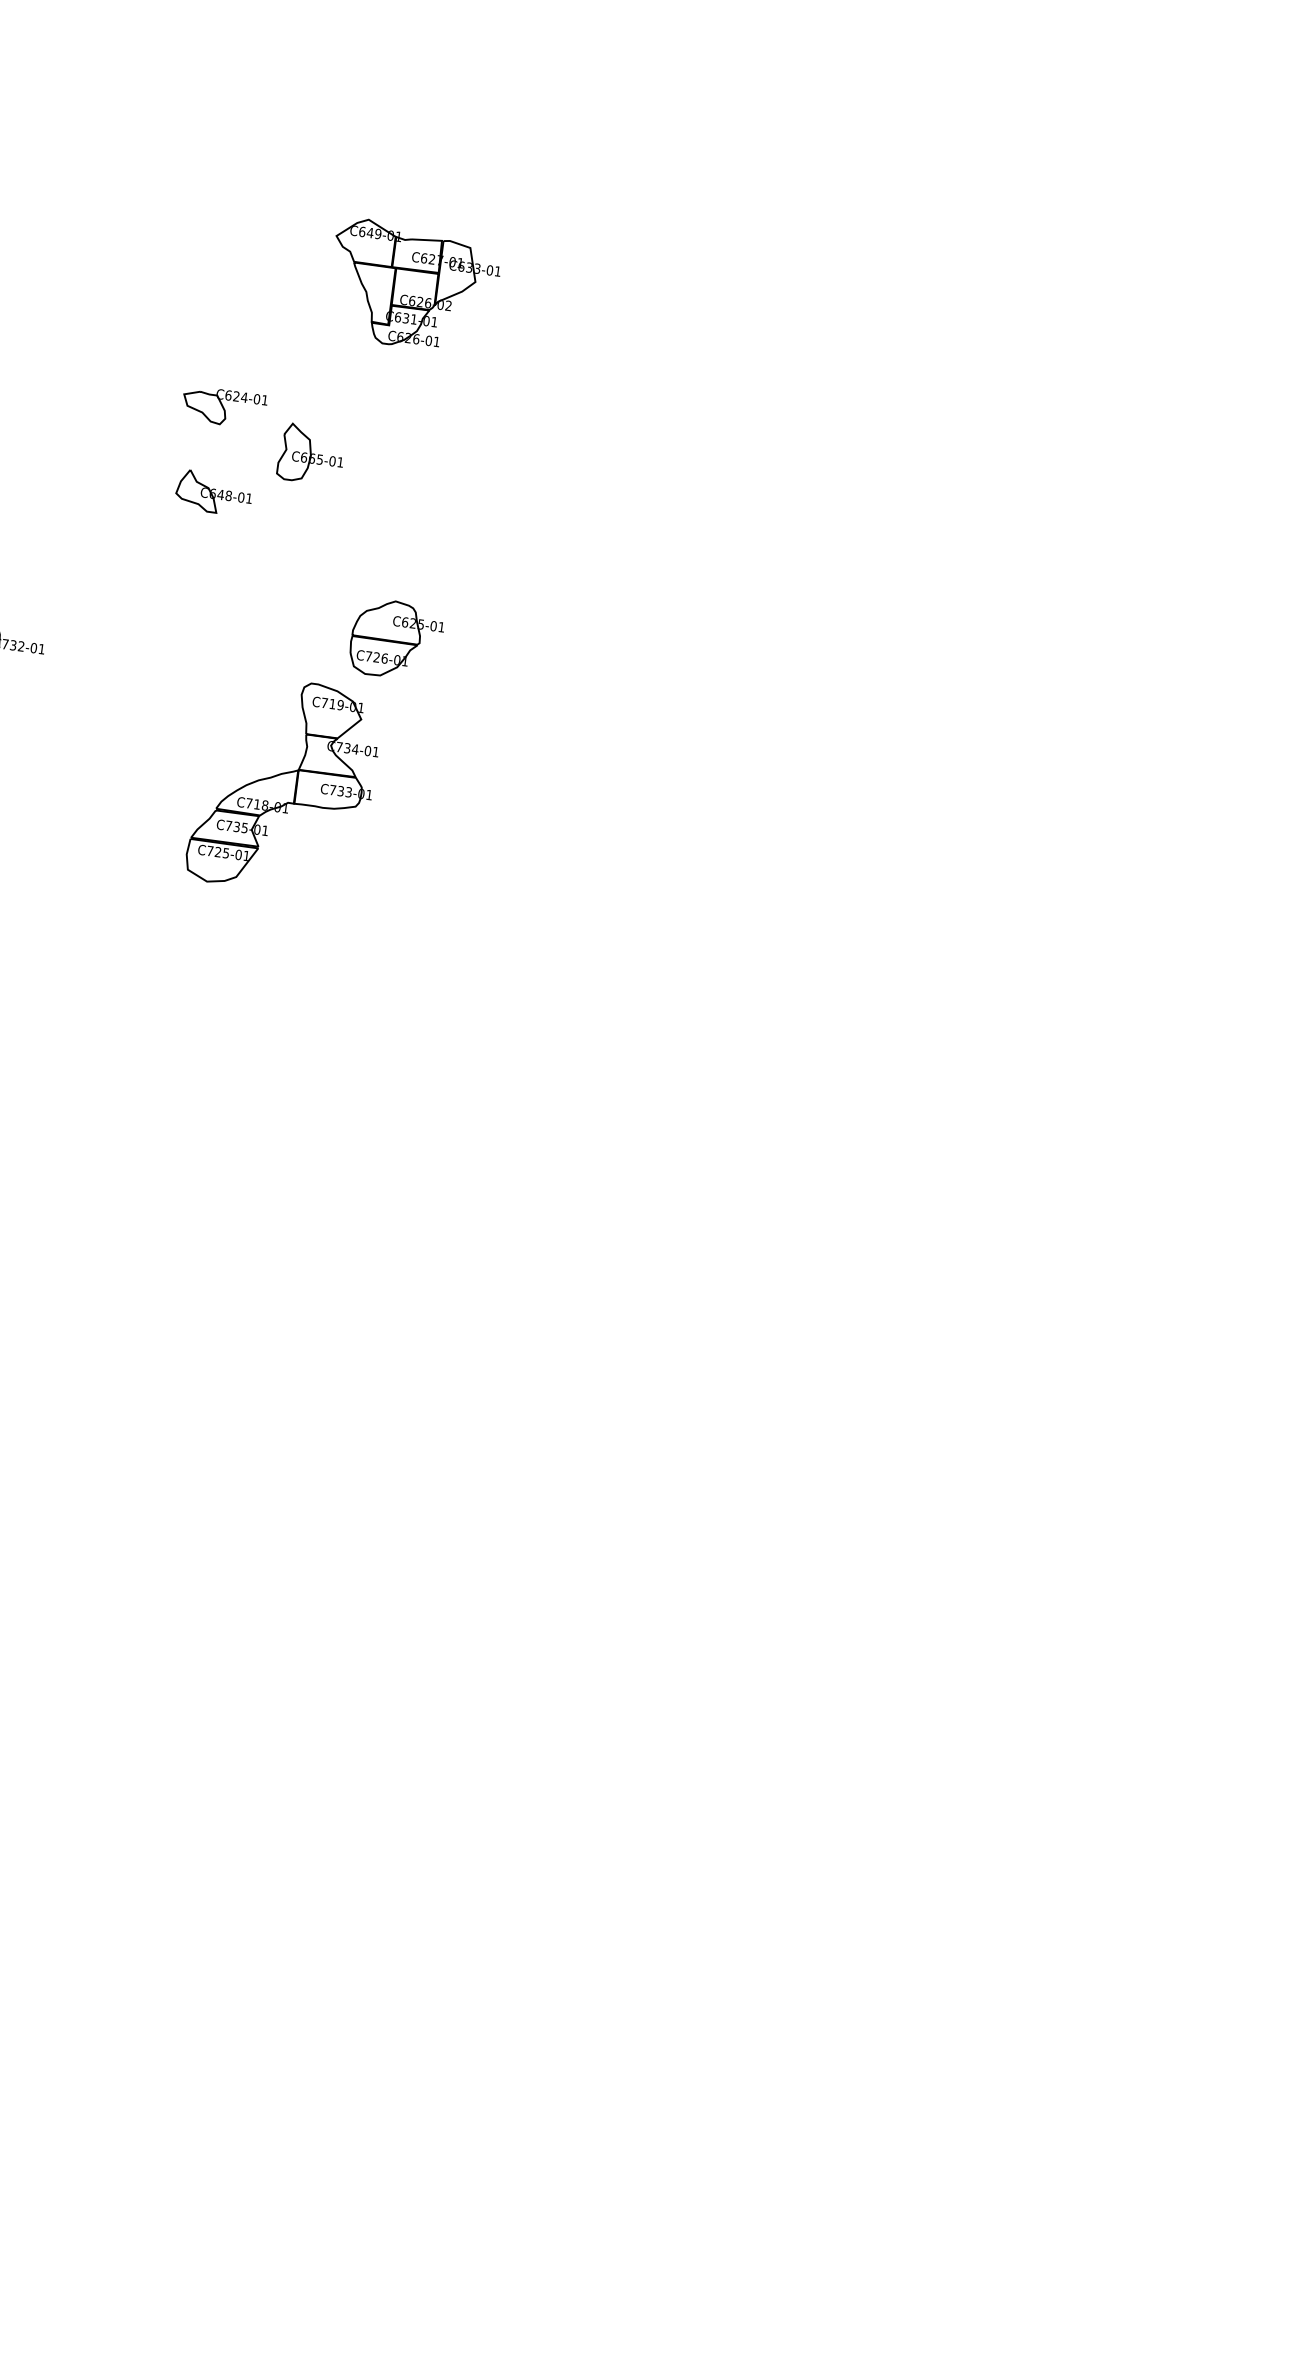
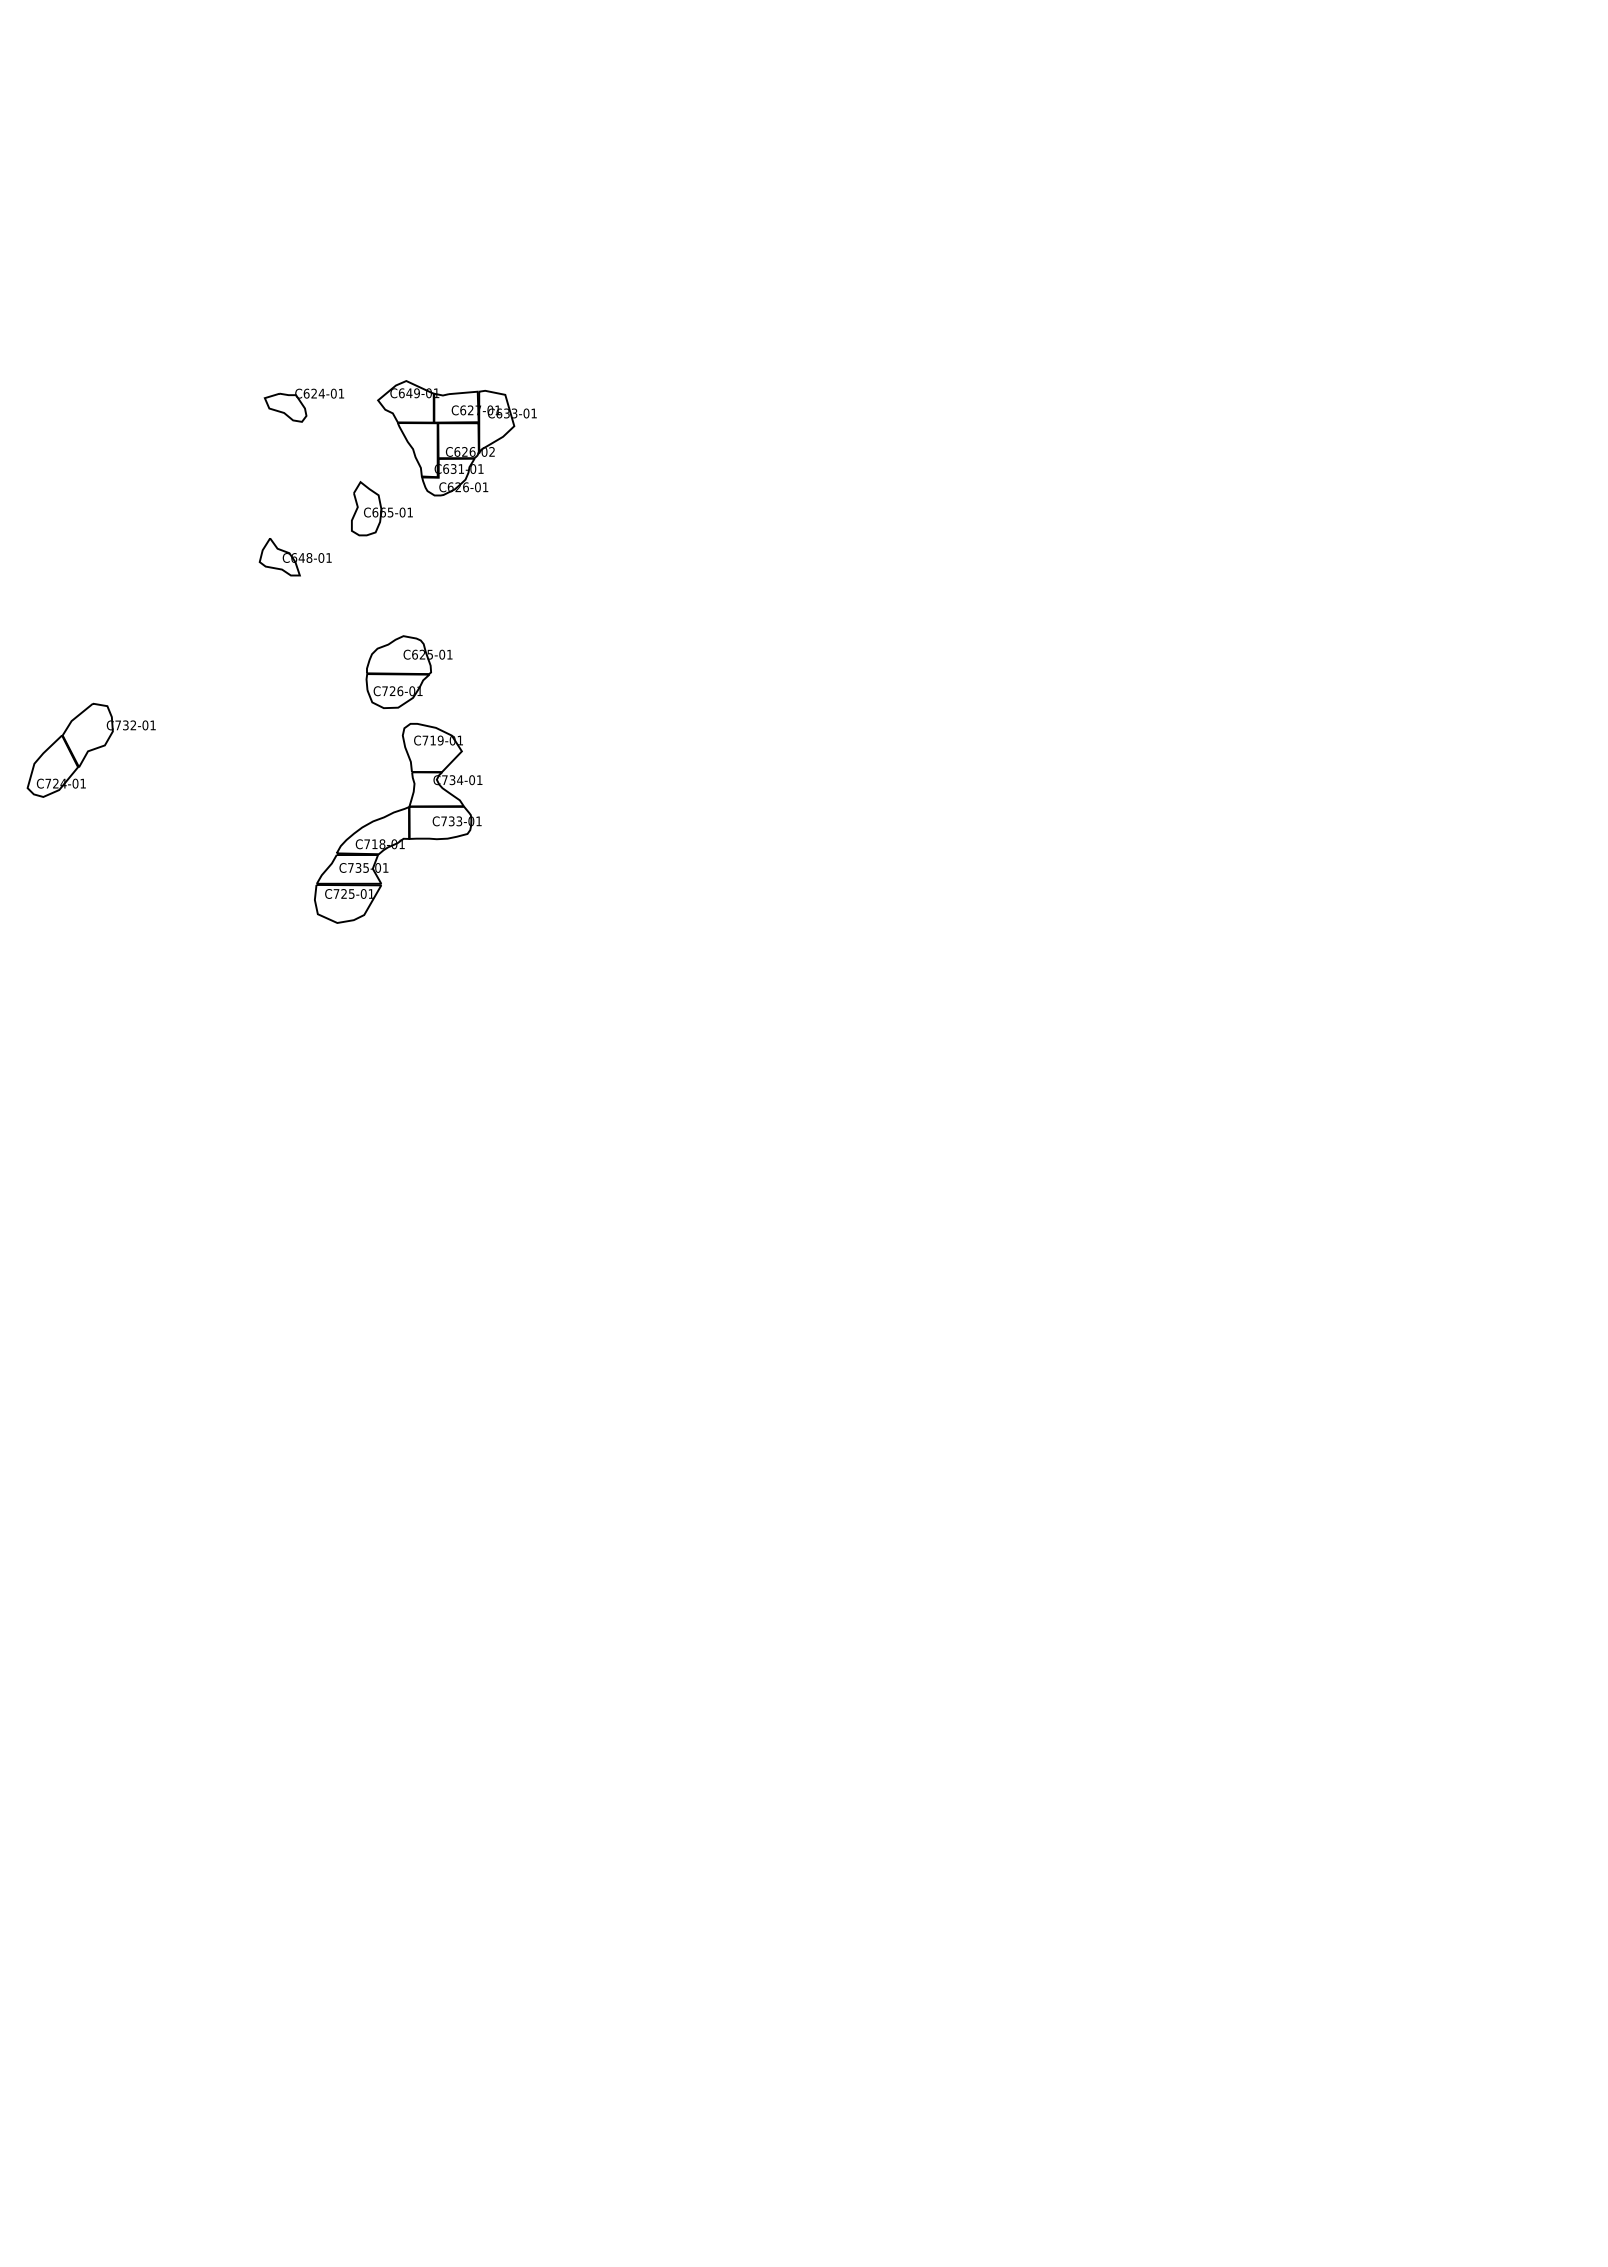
part: (413, 286) -> (456, 438), moved
part: (223, 407) -> (303, 405), moved
part: (396, 639) -> (408, 671), moved

